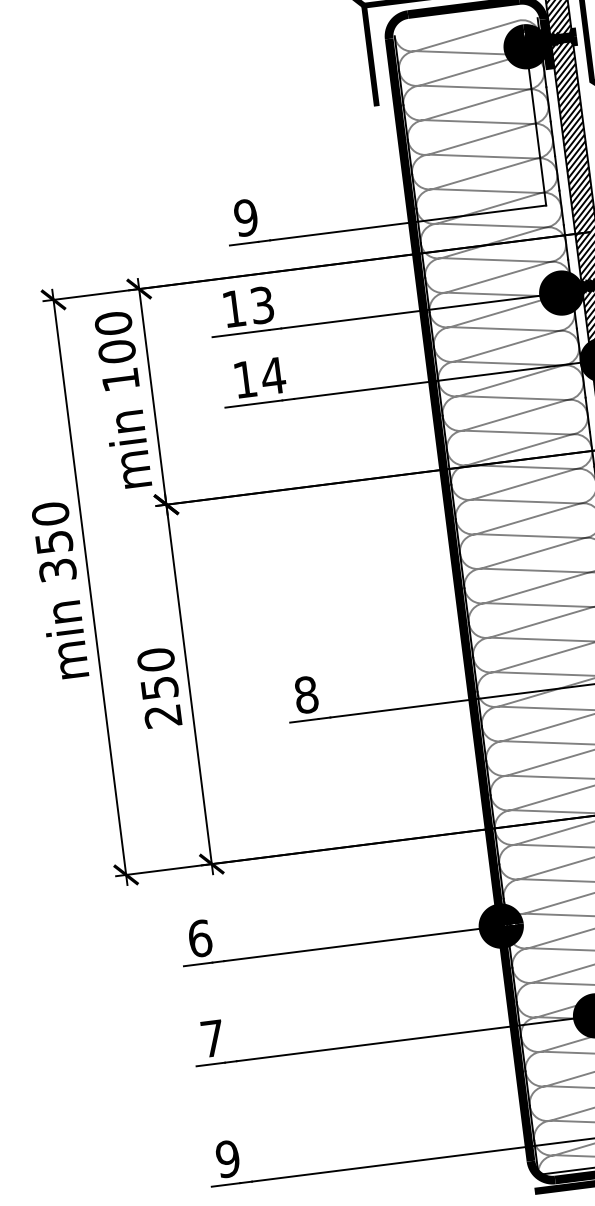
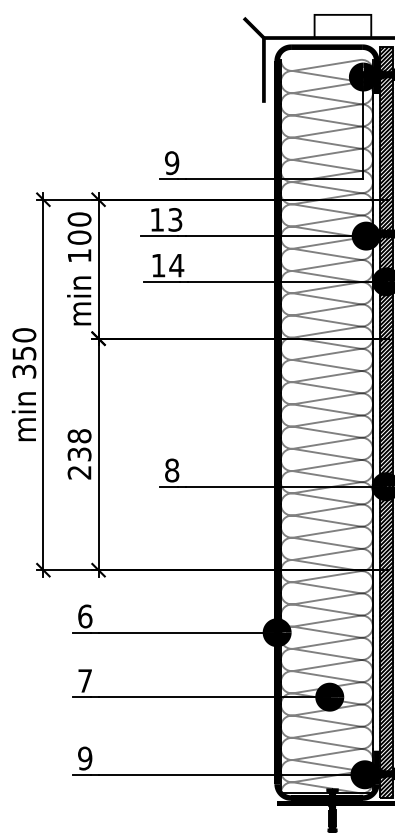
text: (157, 672) -> (79, 444), 250 -> 238

